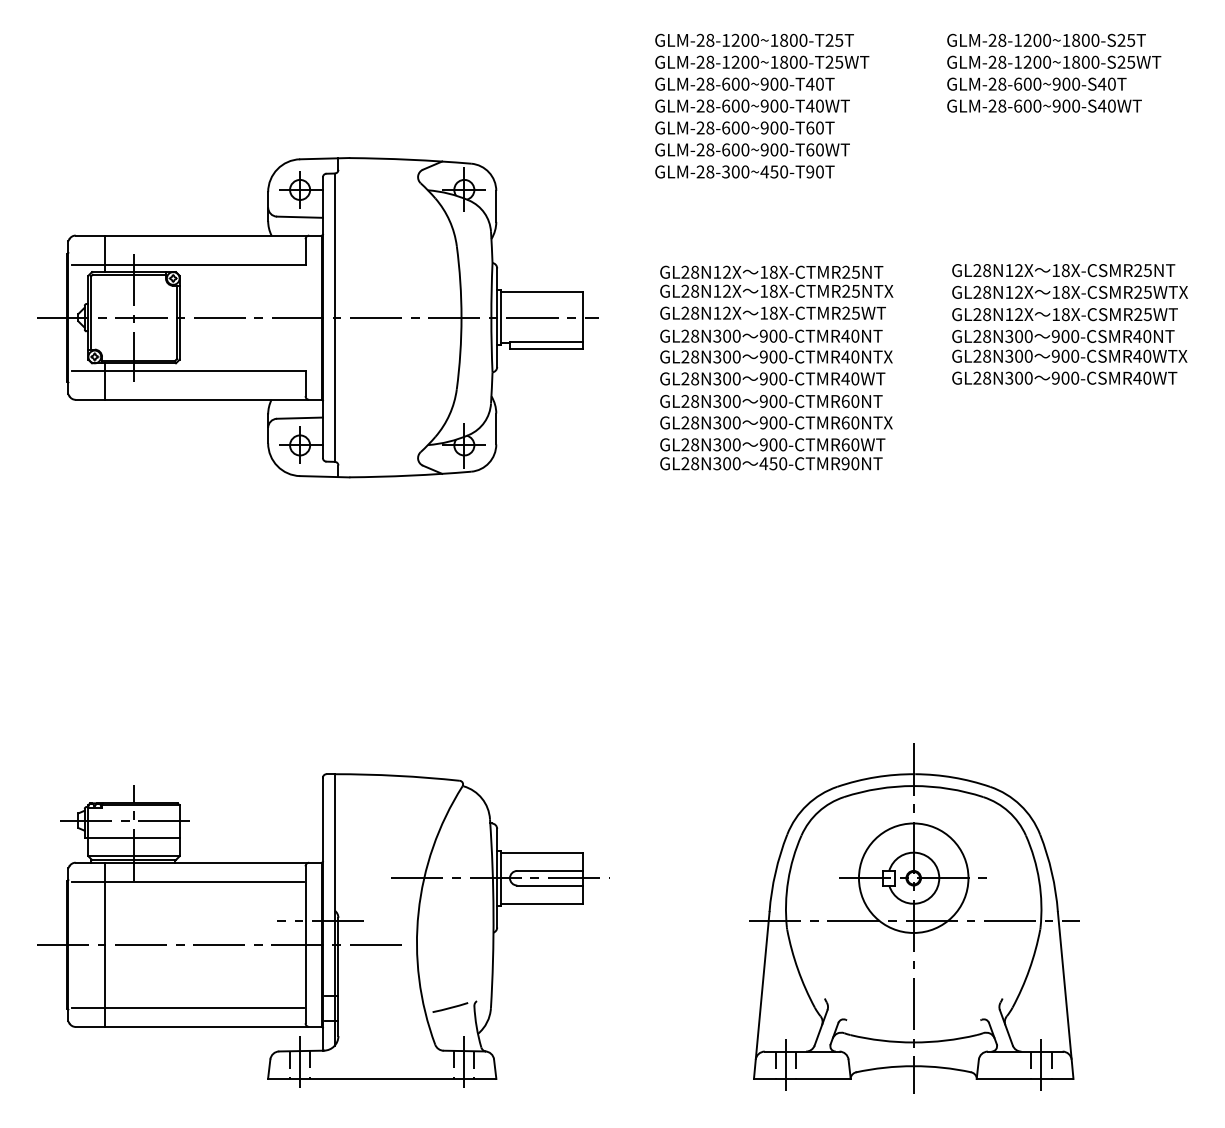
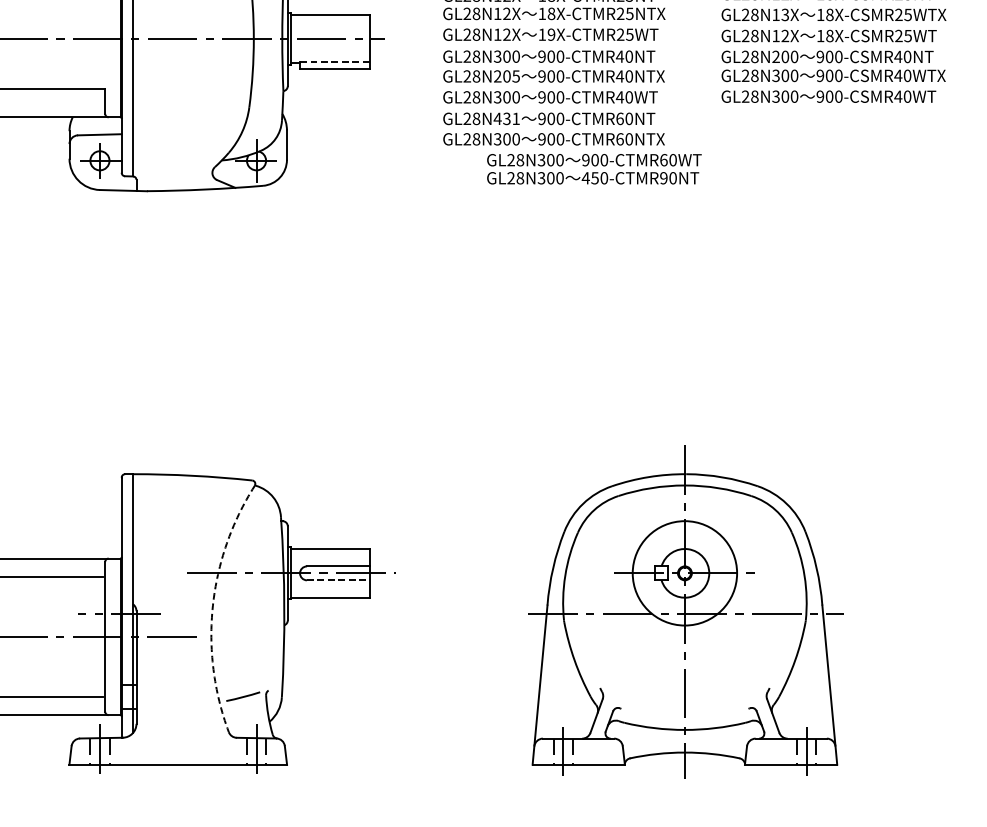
text: (1018, 292) -> (784, 14), GL28N12X -> GL28N13X
text: (773, 312) -> (551, 34), 18X-CTMR25WT -> 19X-CTMR25WT
text: (1009, 336) -> (776, 56), GL28N300 -> GL28N200
line: (546, 342) -> (334, 62), solid -> dashed
text: (726, 356) -> (506, 76), GL28N300 -> GL28N205
text: (726, 400) -> (506, 117), GL28N300 -> GL28N431
text: (772, 454) -> (594, 169), moved
line: (550, 885) -> (338, 580), solid -> dashed
arc: (418, 912) -> (212, 606), solid -> dashed

